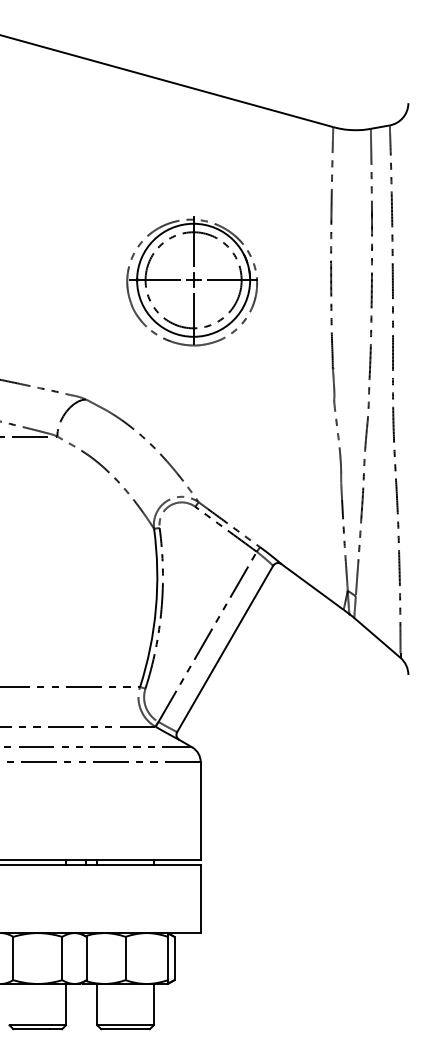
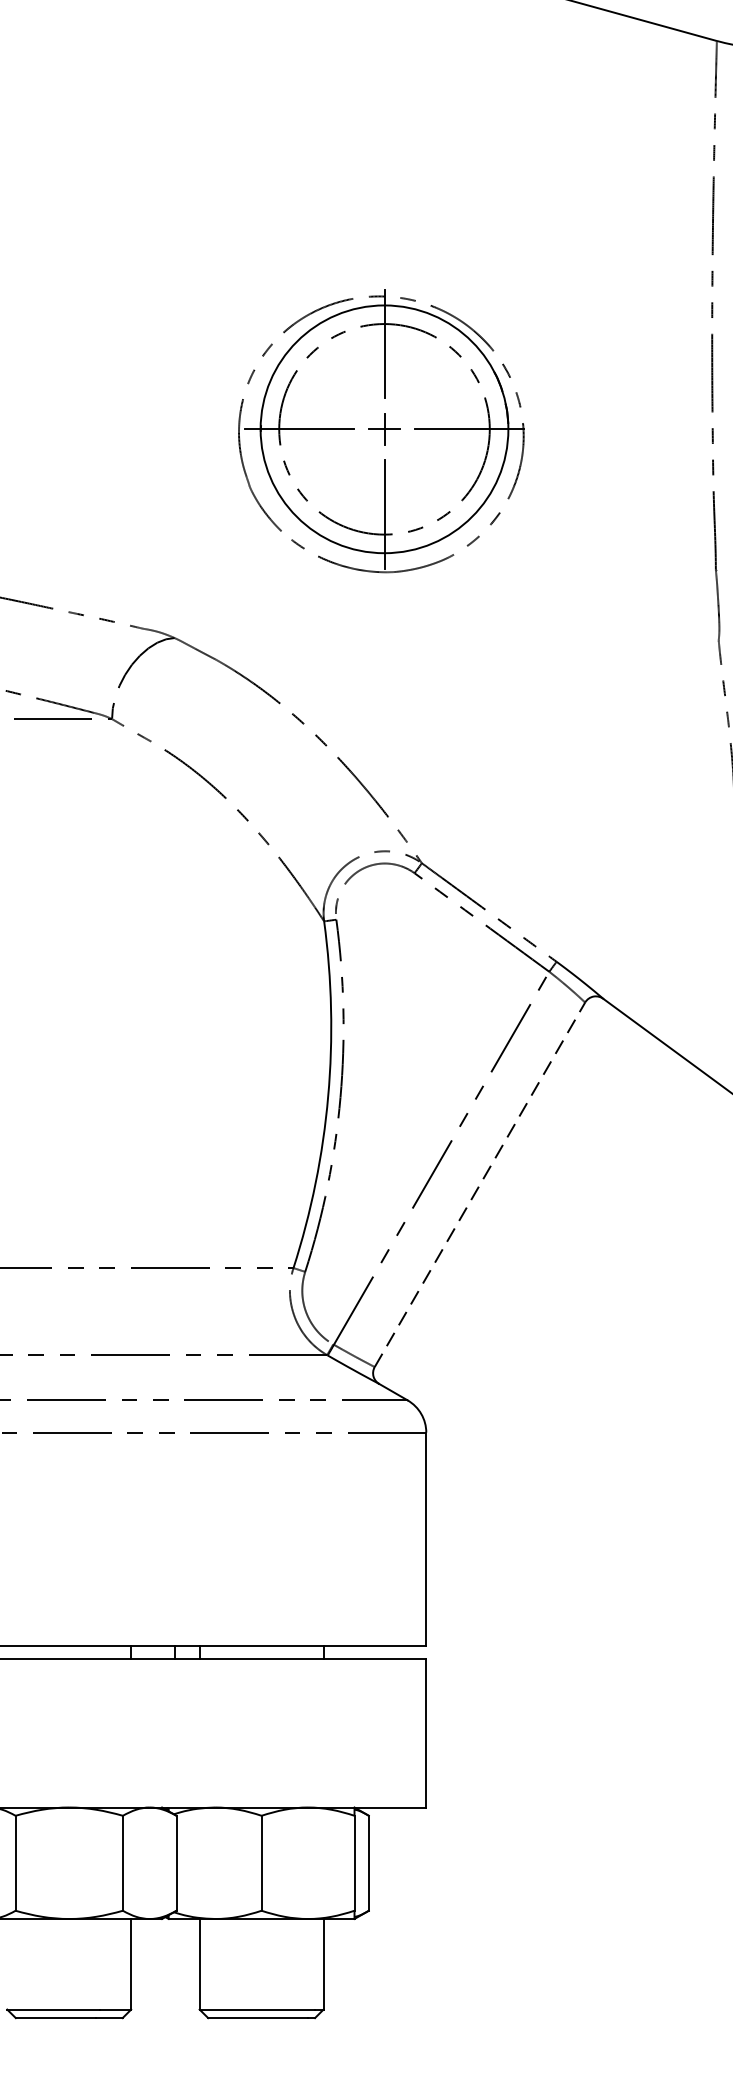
part: (191, 281) -> (379, 431), moved
line: (225, 648) -> (480, 1183), solid -> dashed

